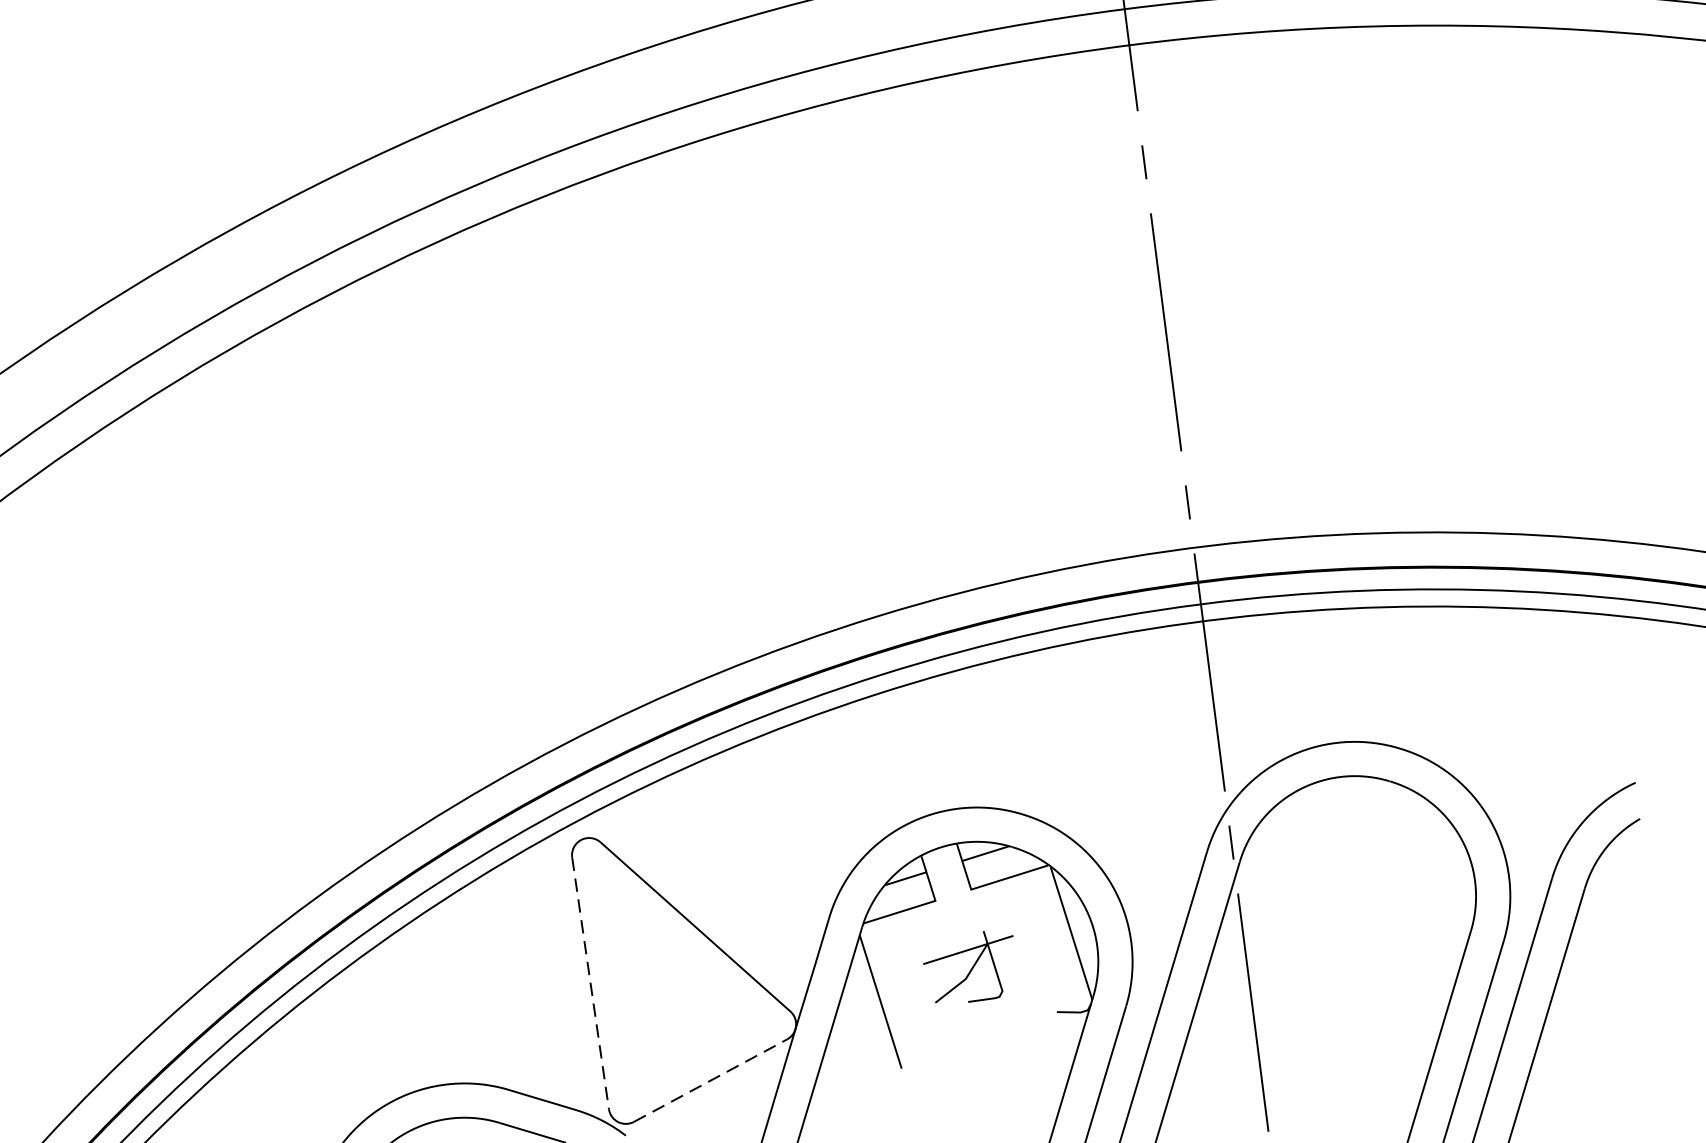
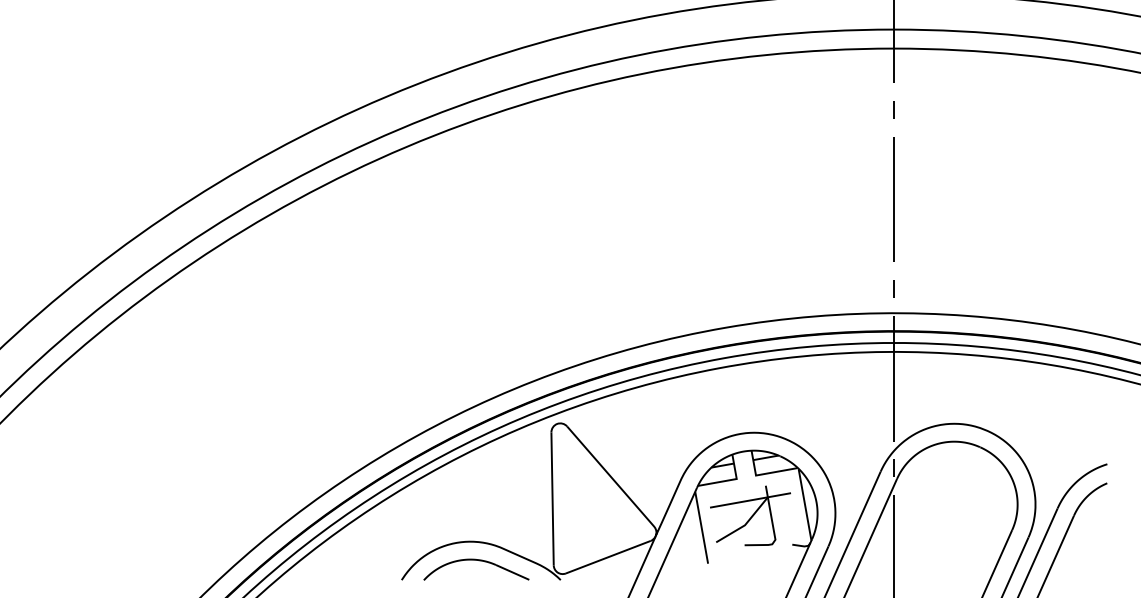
part: (970, 966) -> (750, 515), size x1.67
line: (590, 984) -> (552, 499), dashed -> solid
line: (711, 1081) -> (608, 557), dashed -> solid

